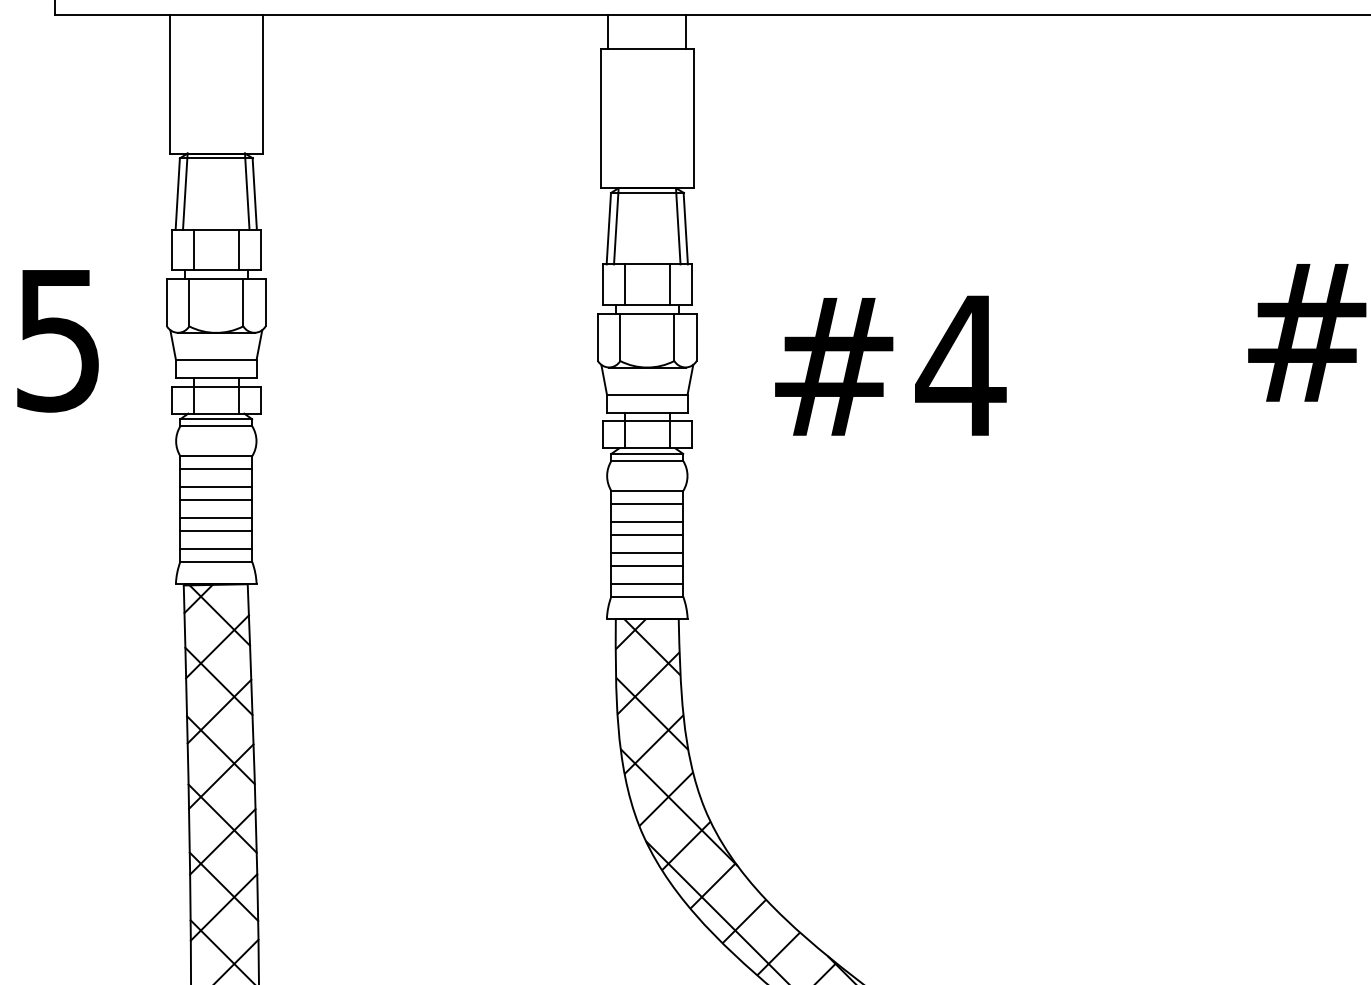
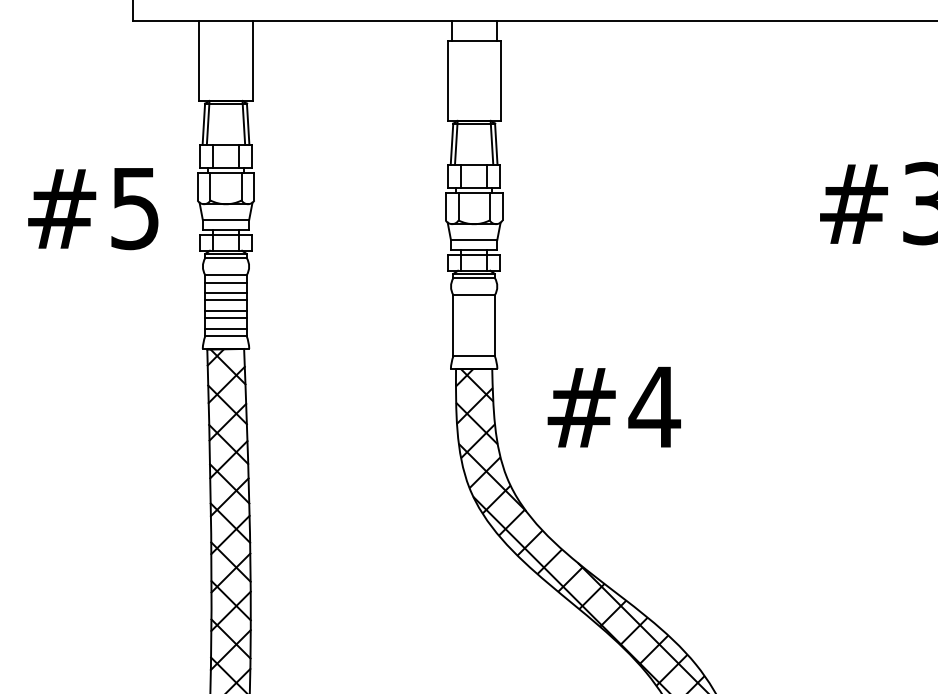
text: (889, 364) -> (613, 406), moved
line: (646, 503) -> (473, 302), removed
line: (646, 522) -> (473, 313), removed
line: (646, 534) -> (473, 320), removed
line: (646, 552) -> (473, 330), removed
line: (646, 566) -> (473, 338), removed
line: (646, 583) -> (473, 348), removed

